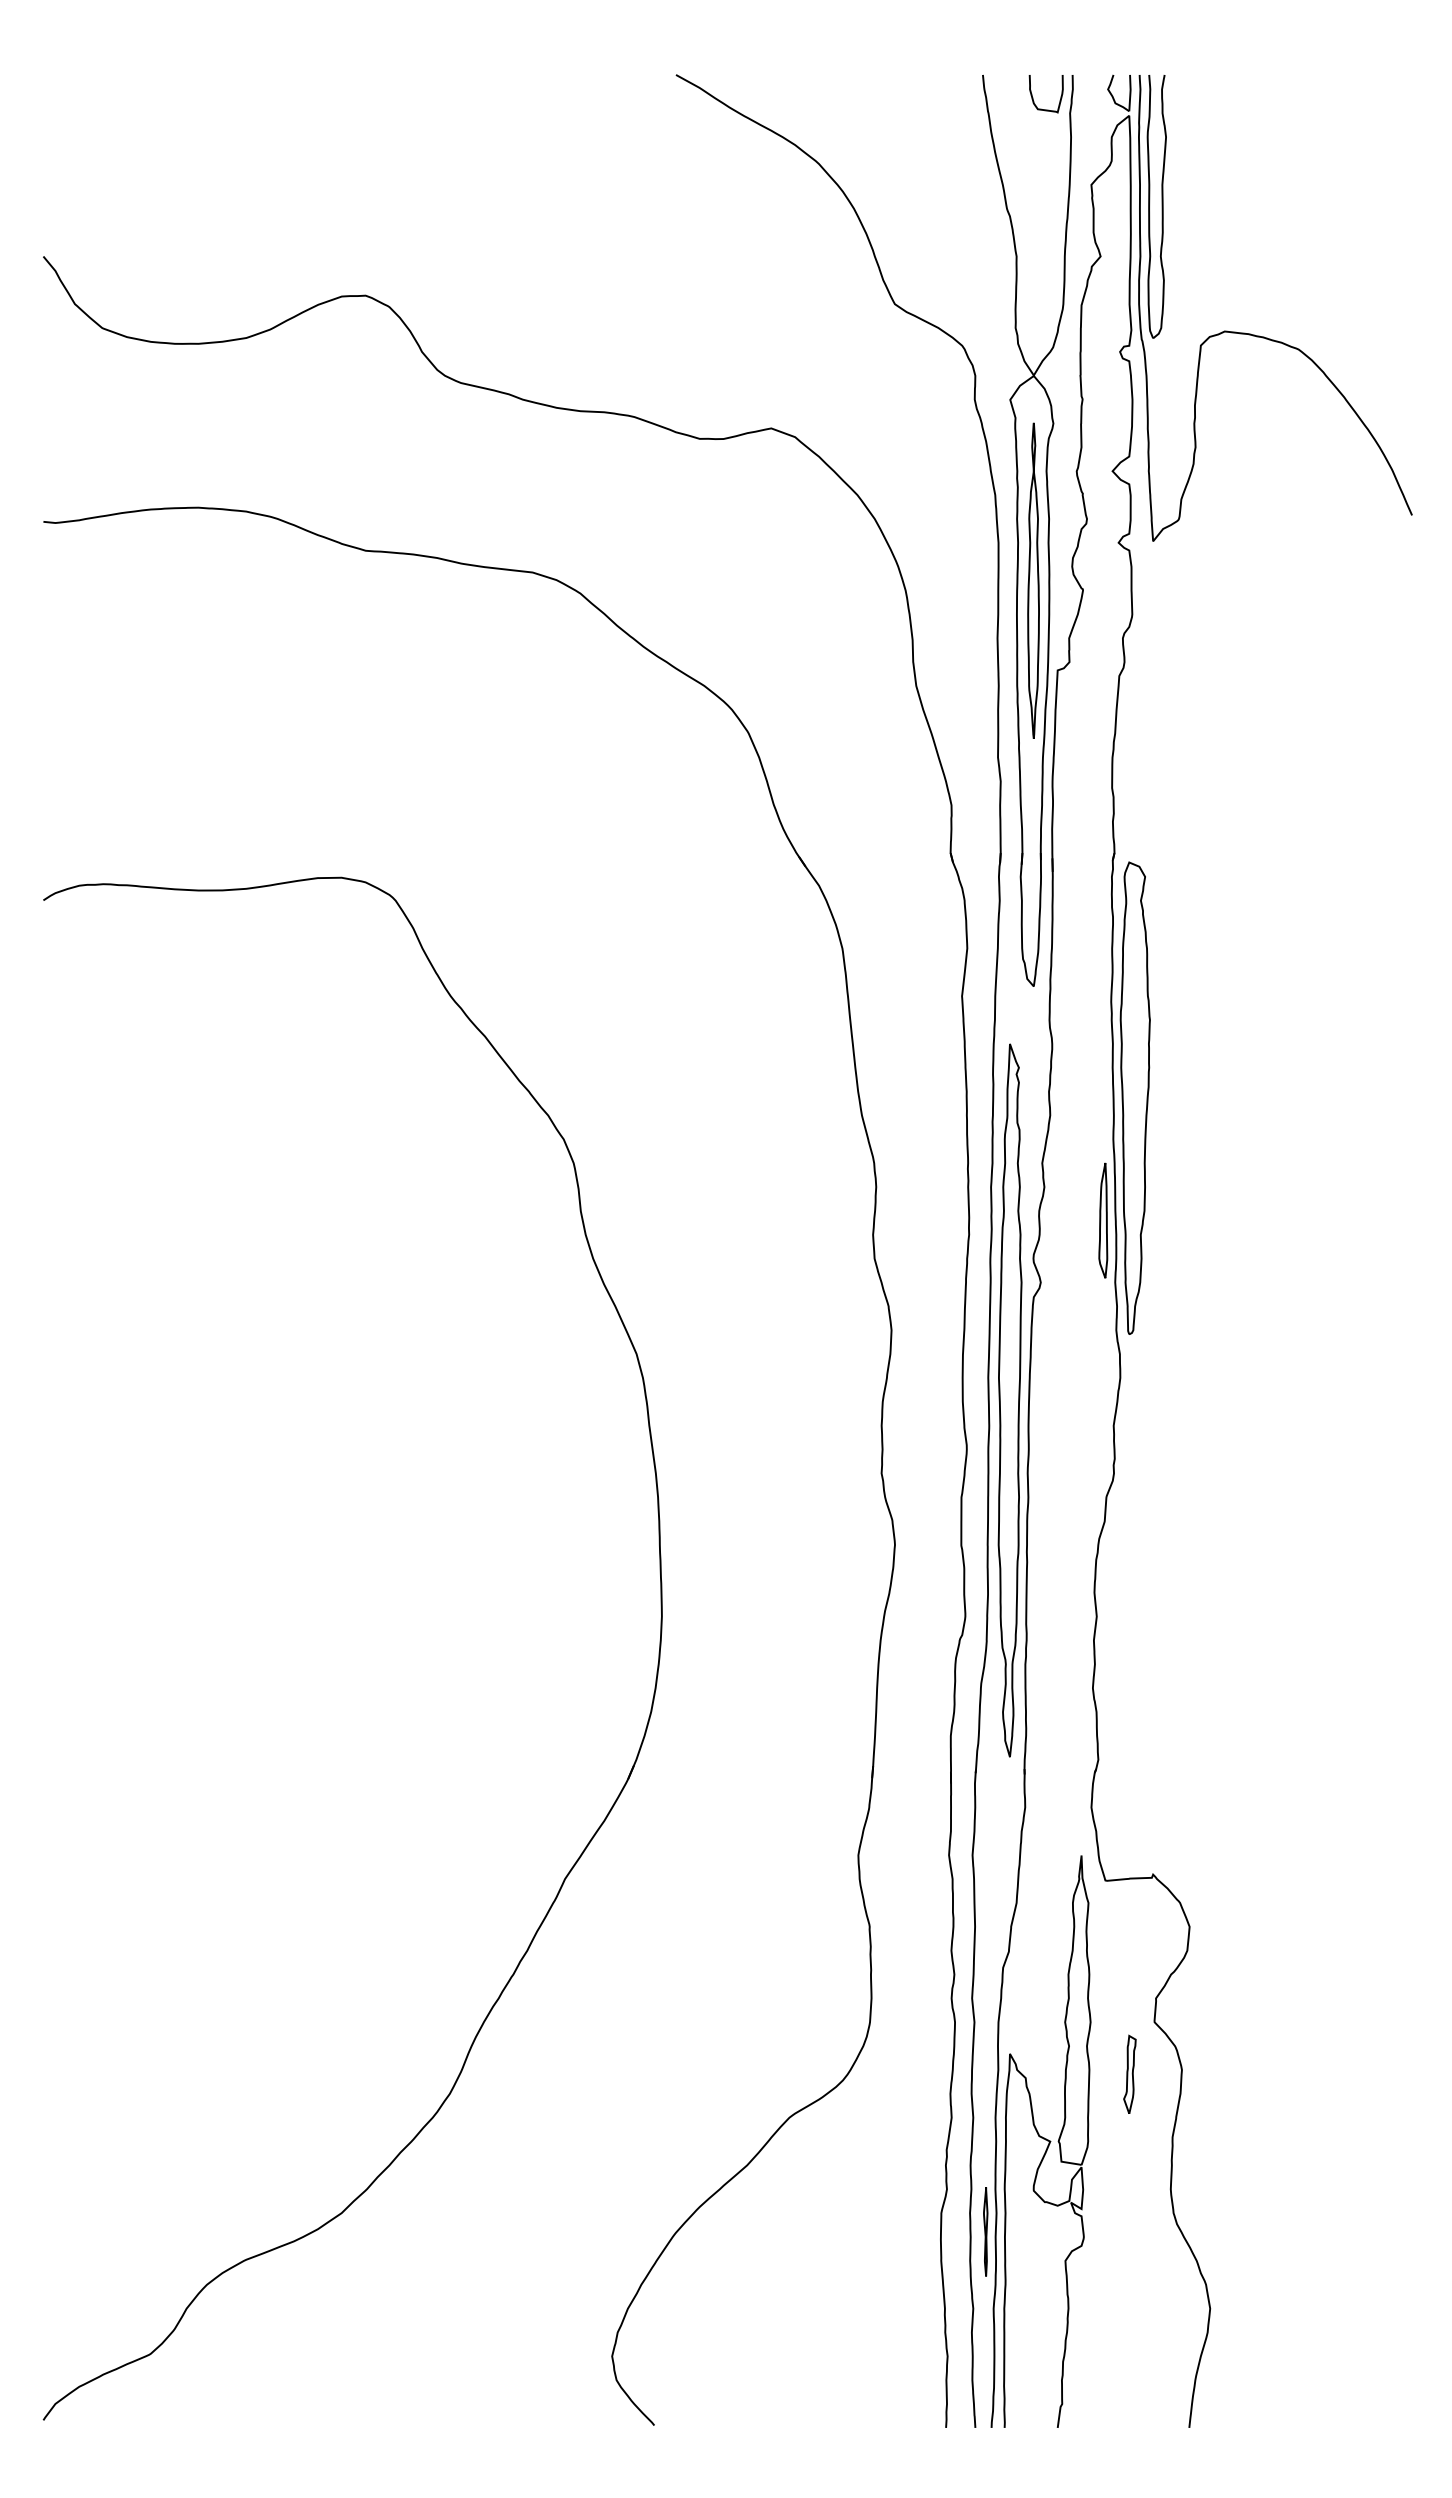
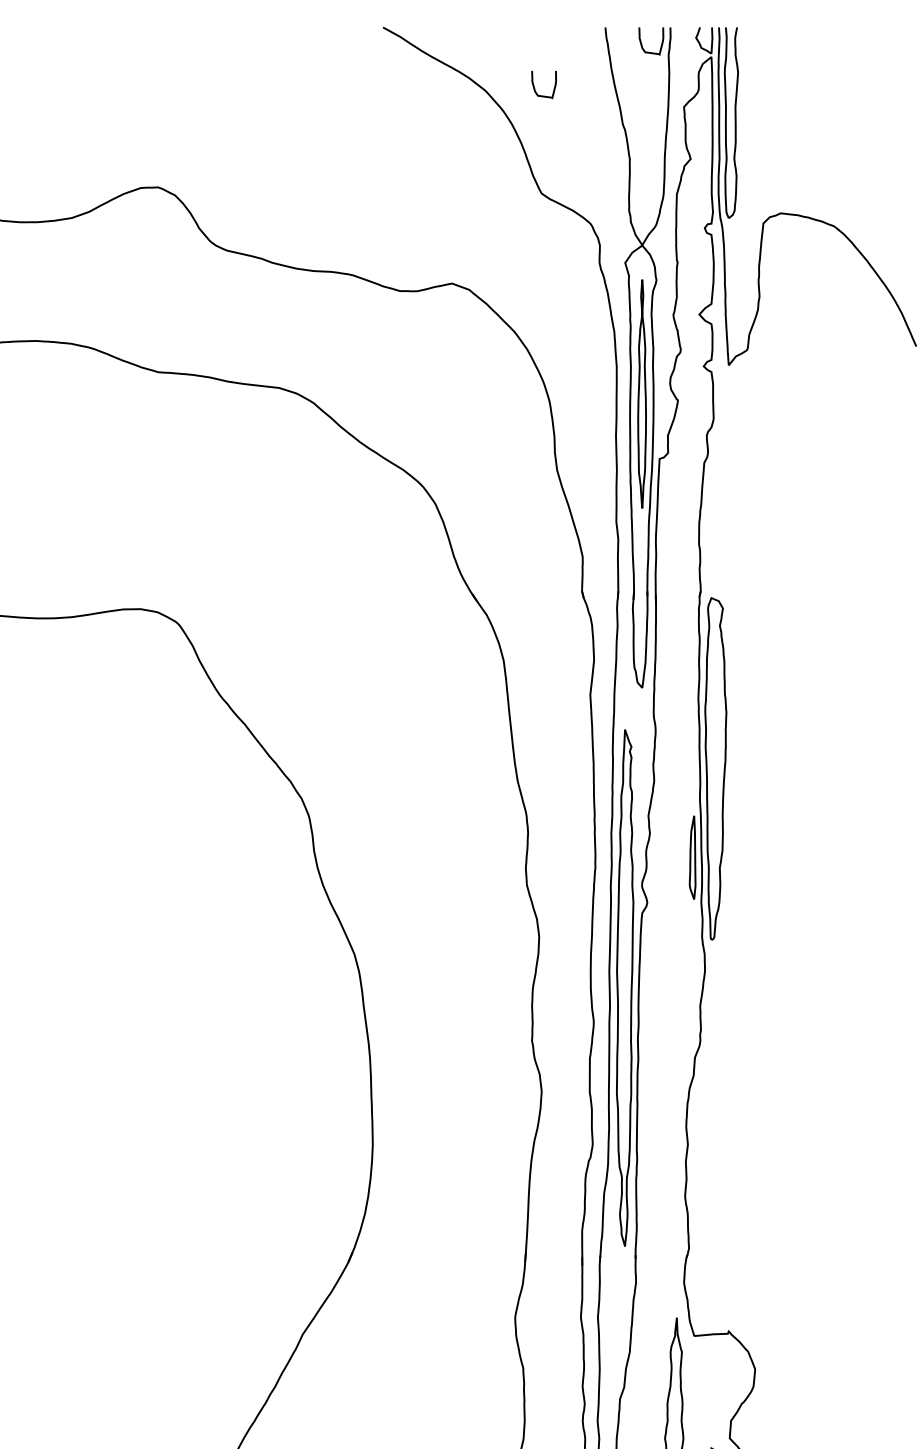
curve: (885, 157) -> (534, 87), added

